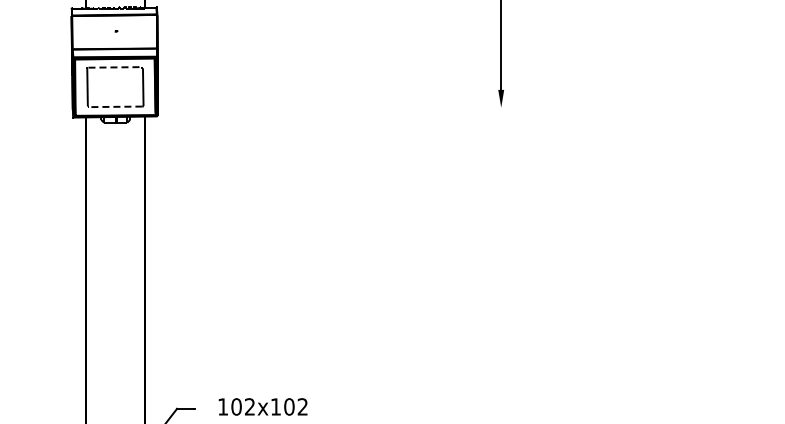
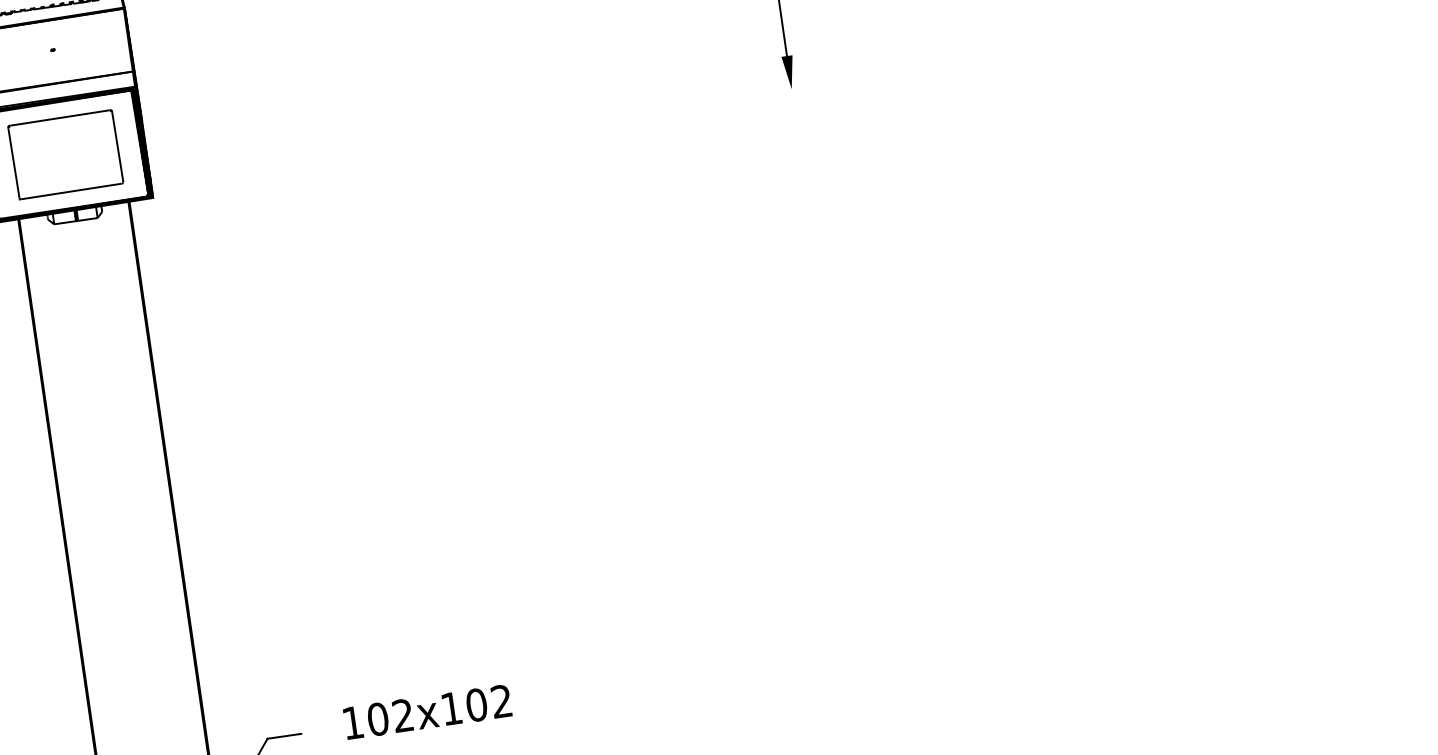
line: (115, 67) -> (60, 118), dashed -> solid
line: (115, 106) -> (71, 190), dashed -> solid

